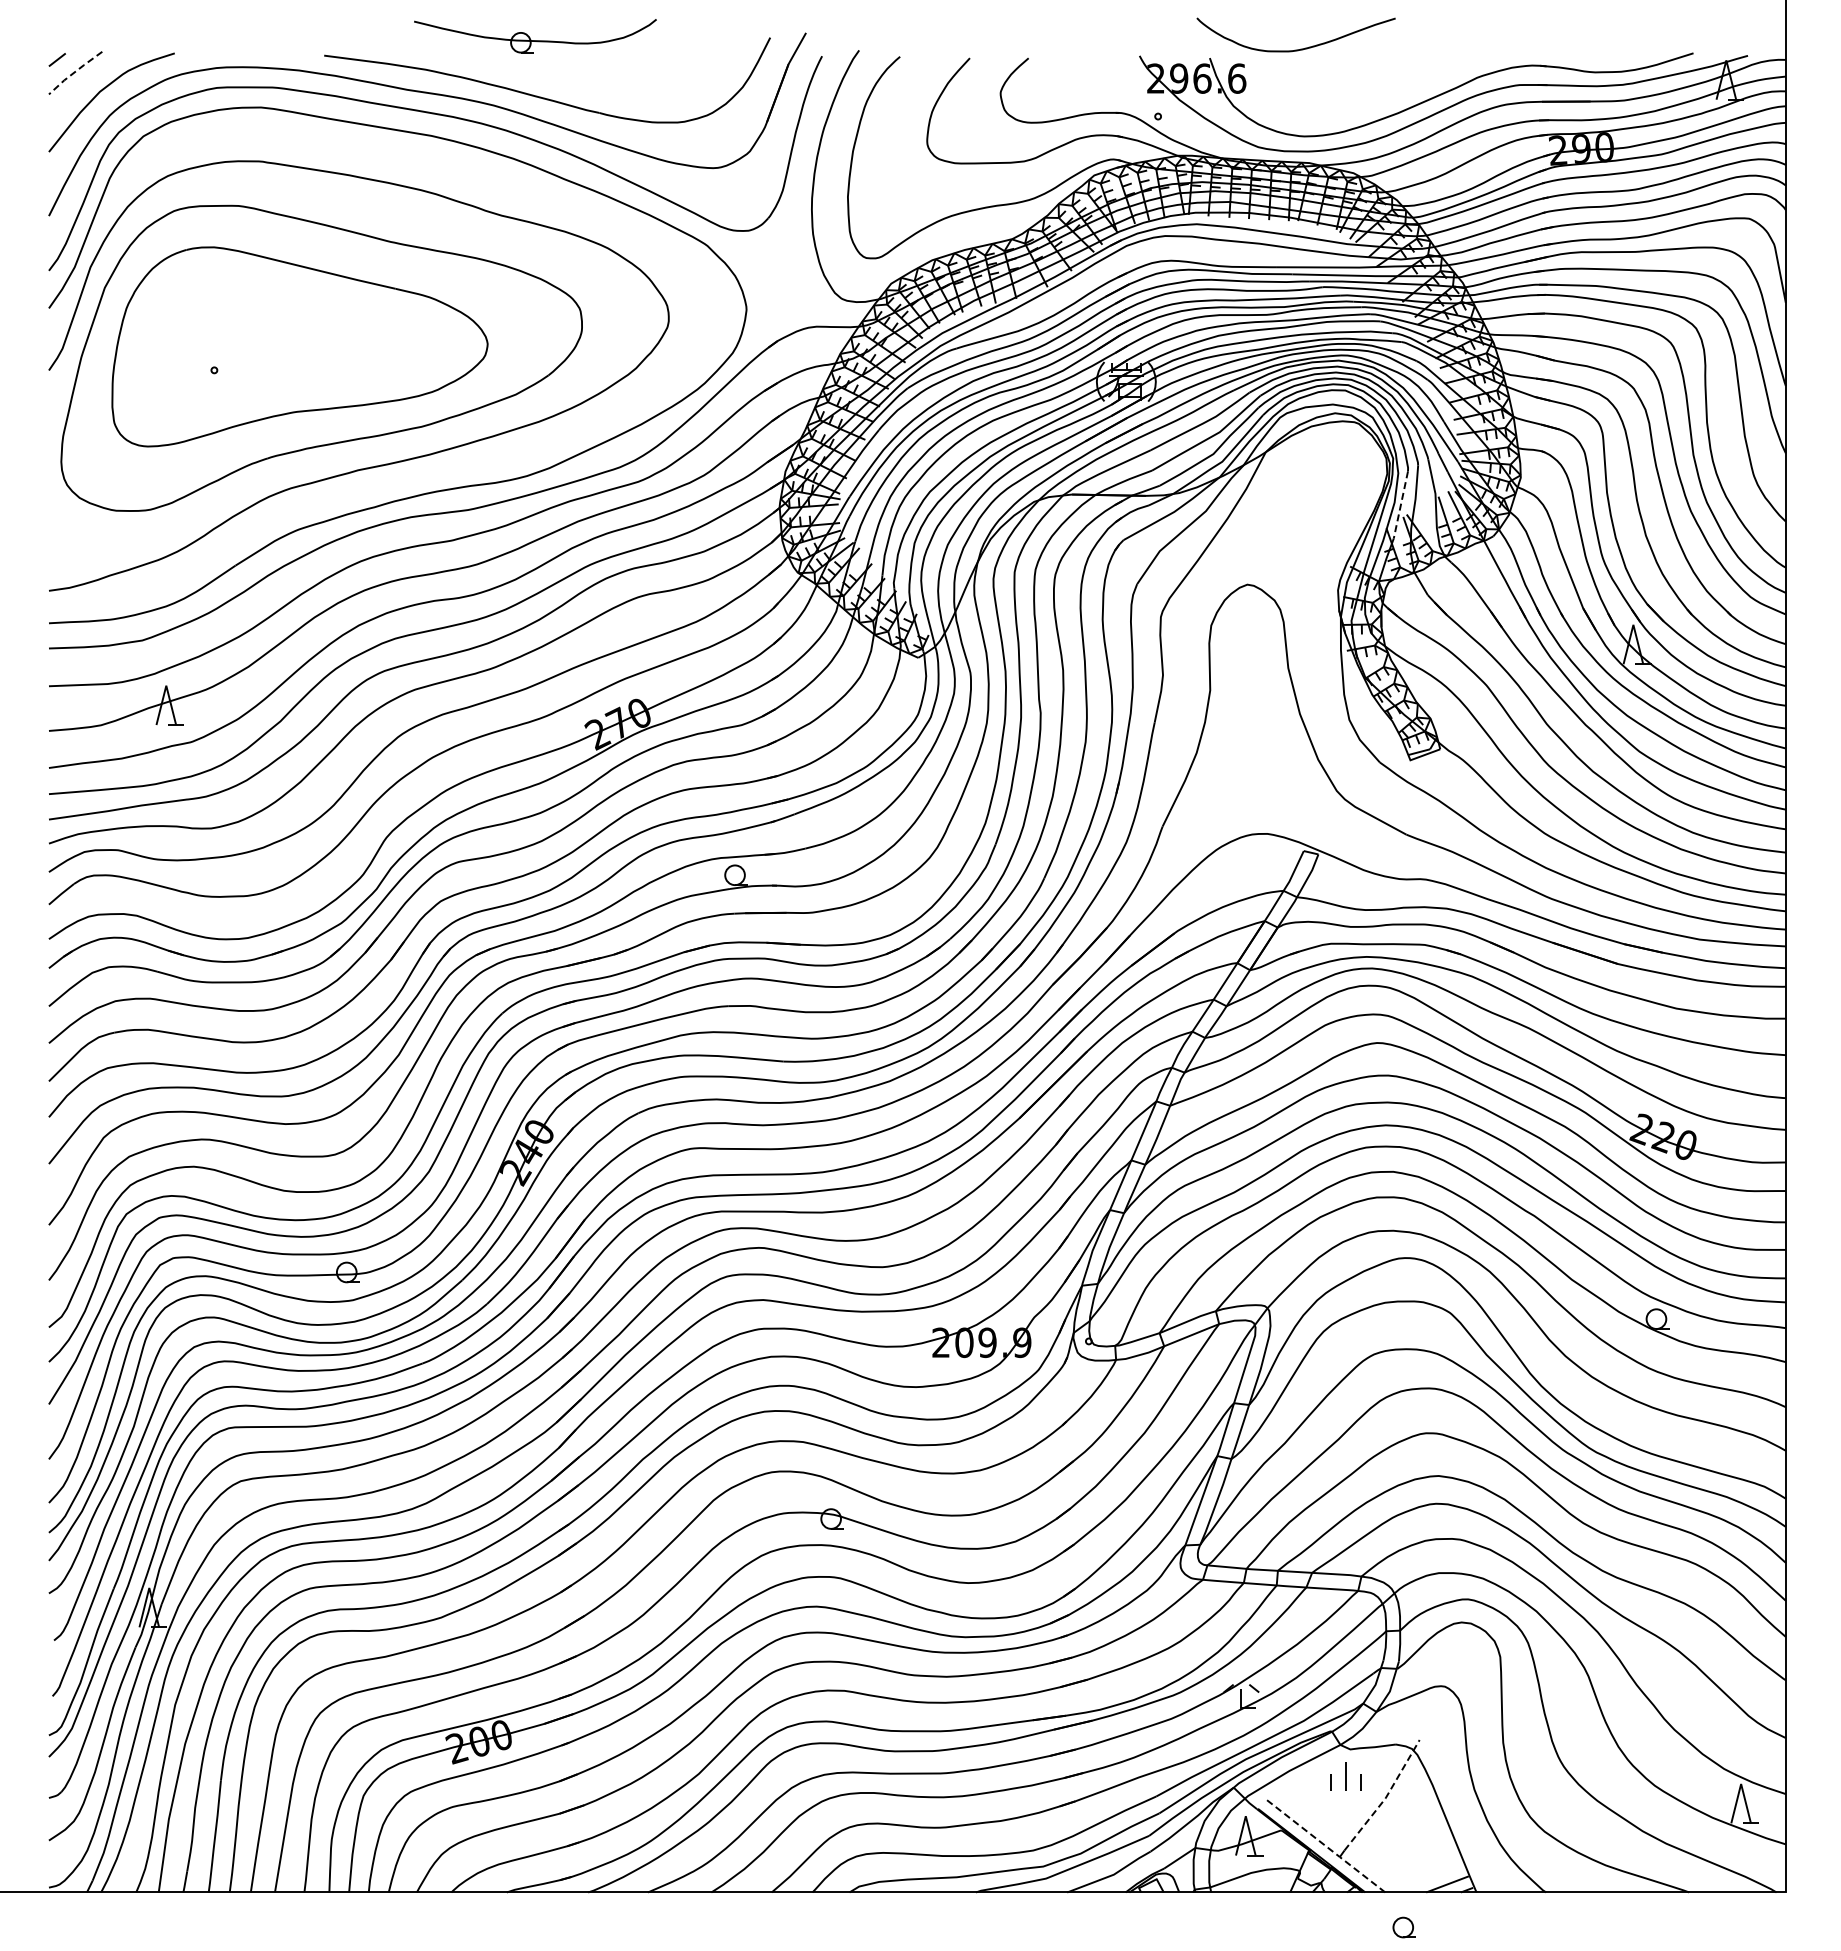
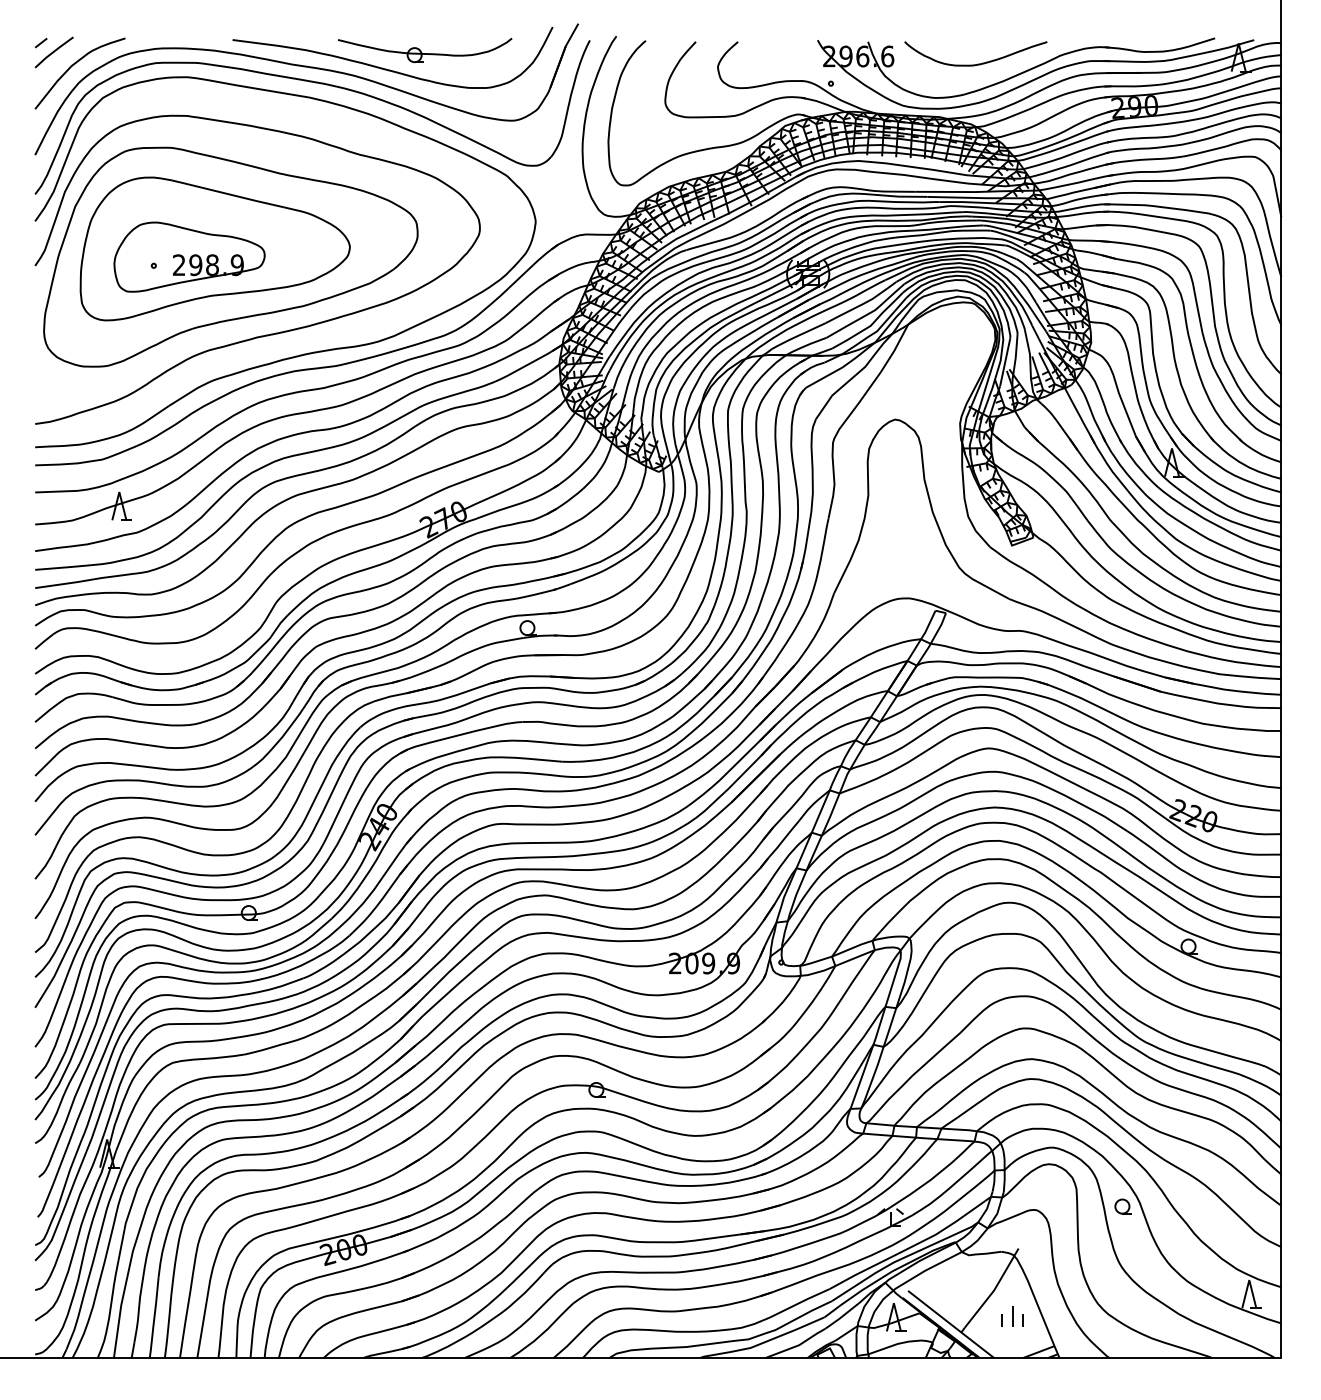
part: (535, 36) -> (425, 50), moved
curve: (1300, 48) -> (979, 63), moved
line: (74, 72) -> (53, 52), dashed -> solid
part: (263, 358) -> (189, 257), added
line: (1400, 505) -> (1004, 362), dashed -> solid
part: (1345, 1776) -> (1012, 1316), moved
line: (1385, 1798) -> (994, 1290), dashed -> solid
line: (1325, 1846) -> (951, 1324), dashed -> solid
part: (1403, 1927) -> (1122, 1206), moved

